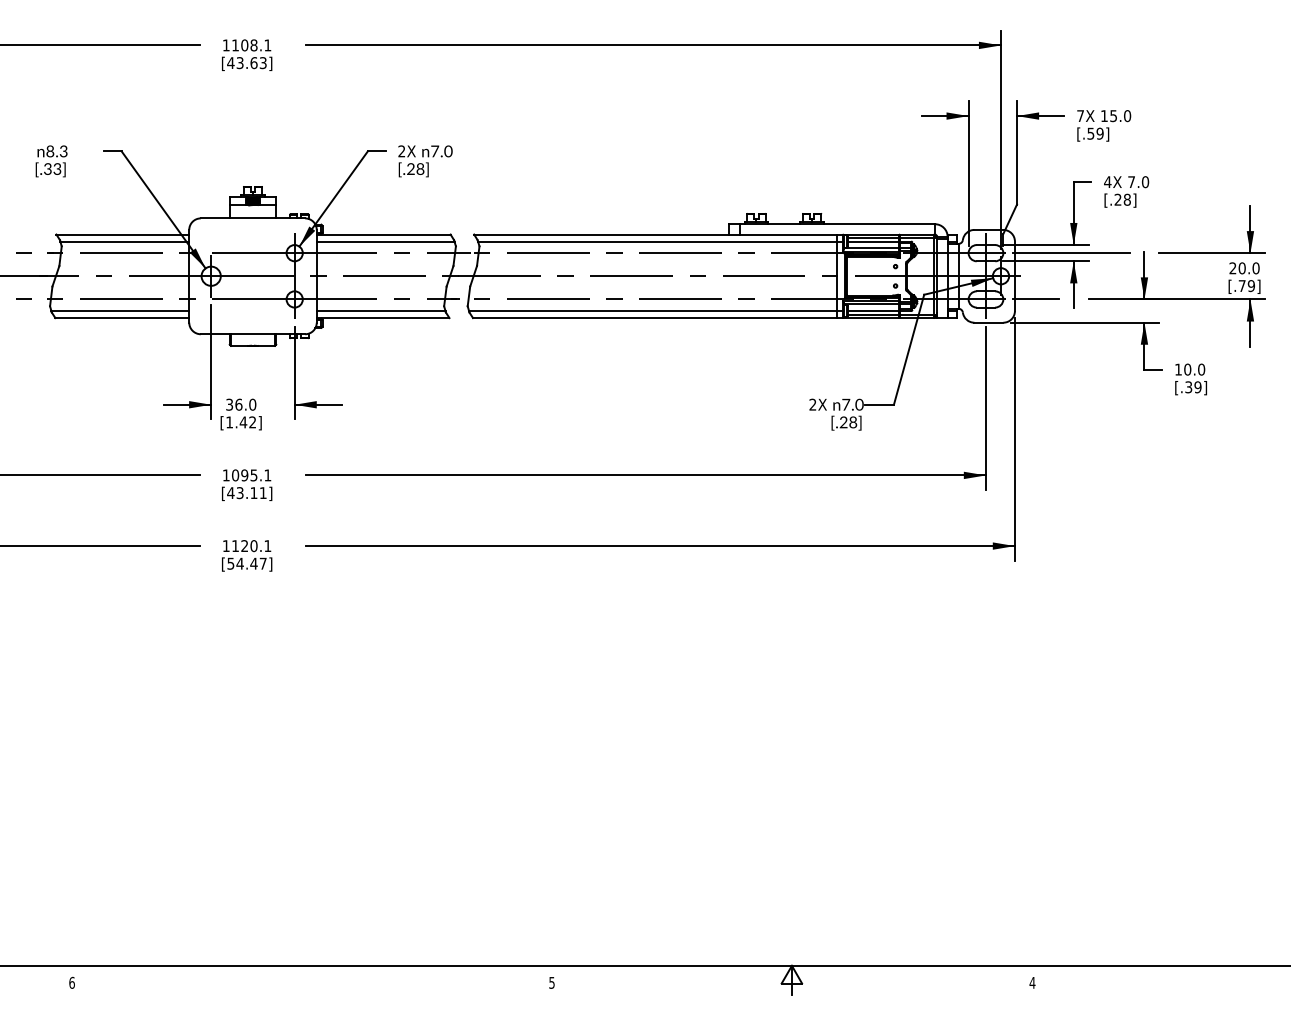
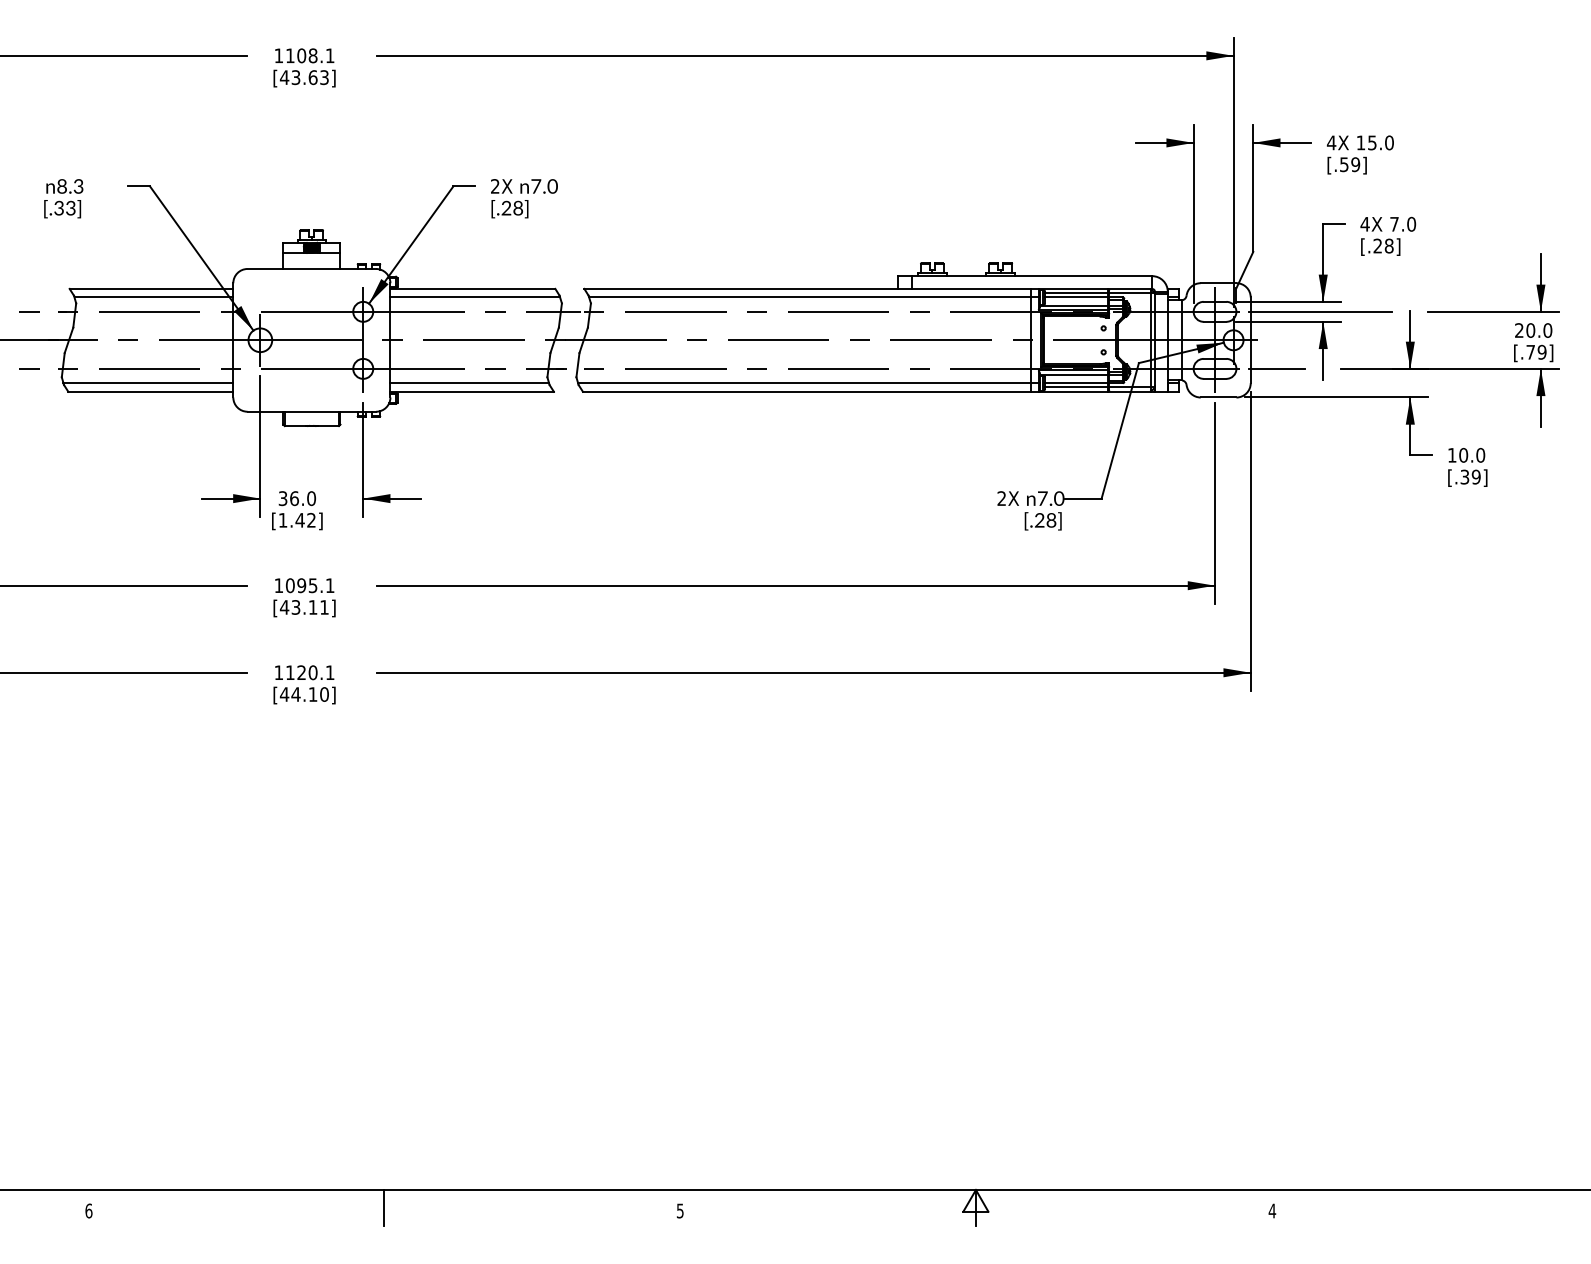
text: (1080, 115) -> (1331, 142), 7X -> 4X
text: (246, 563) -> (303, 694), [54.47] -> [44.10]
line: (311, 980) -> (383, 1208), added

